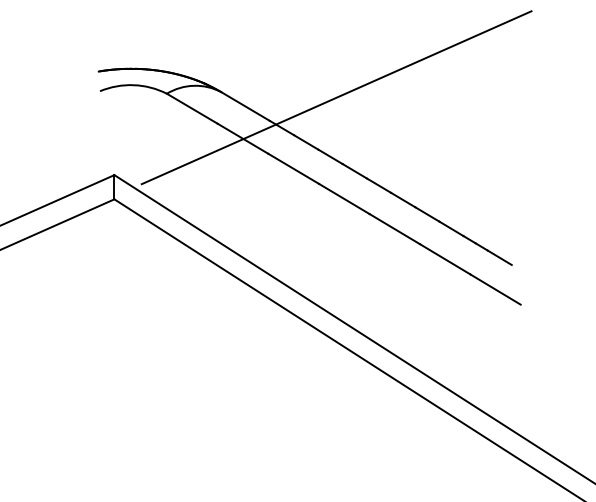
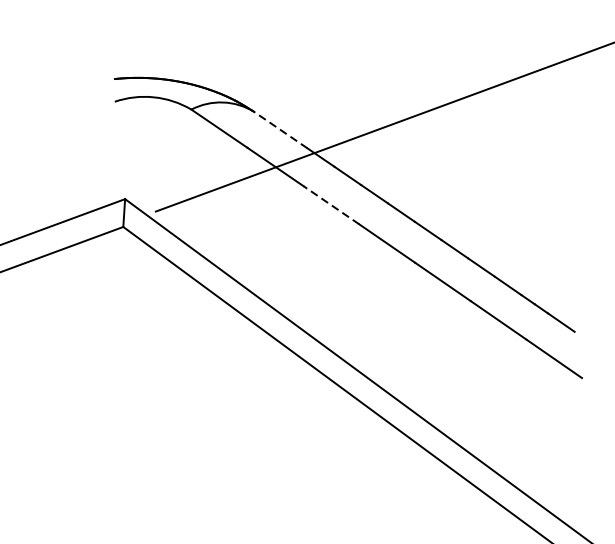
line: (245, 106) -> (280, 130), solid -> dashed
line: (293, 168) -> (331, 204), solid -> dashed

